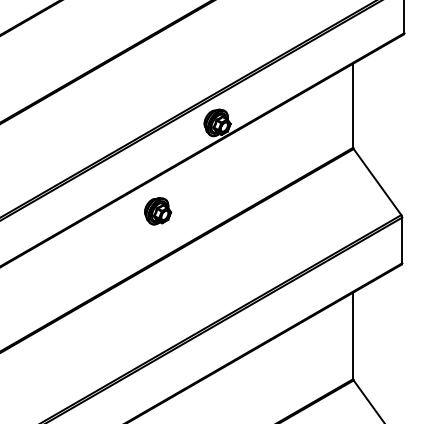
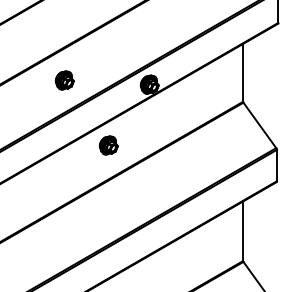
part: (93, 116) -> (64, 80), added

